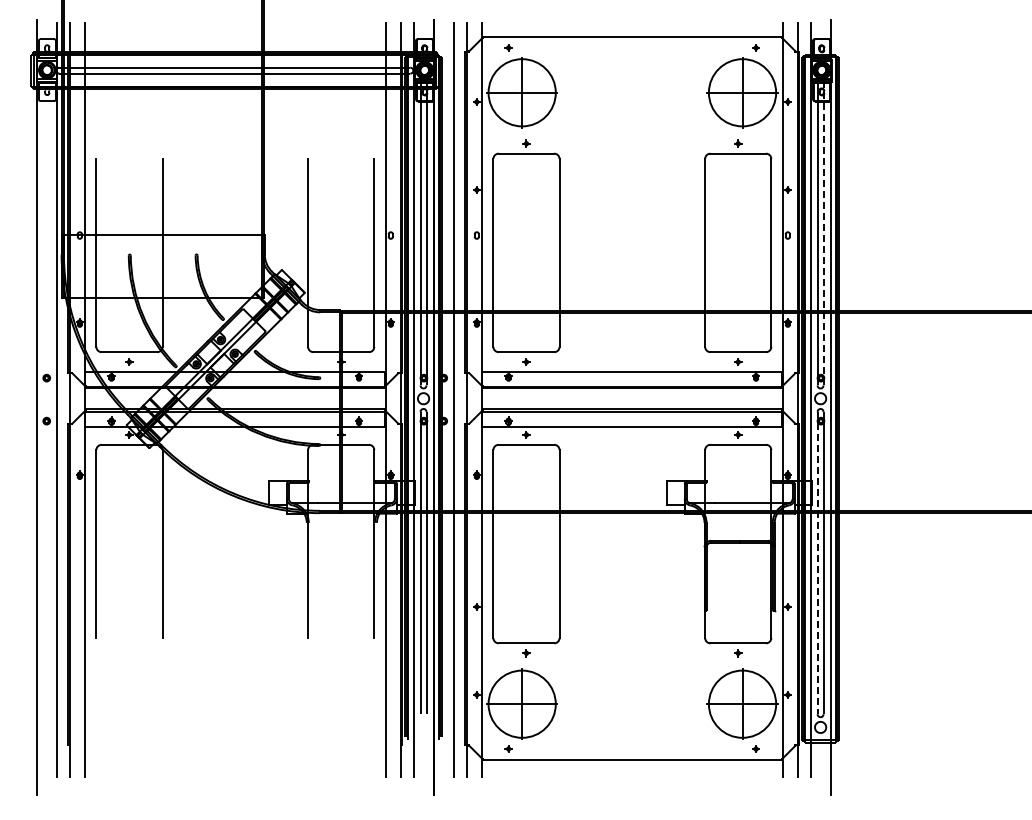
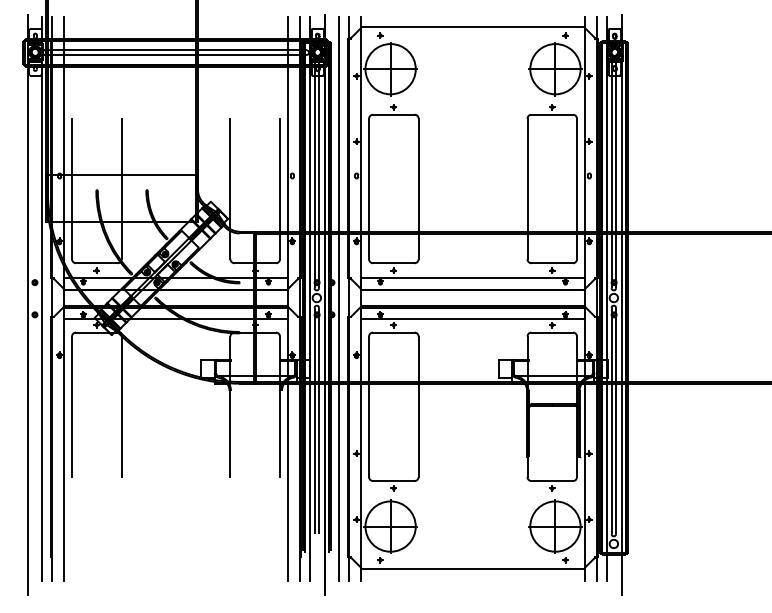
line: (823, 233) -> (616, 174), dashed -> solid
line: (817, 563) -> (611, 421), dashed -> solid

